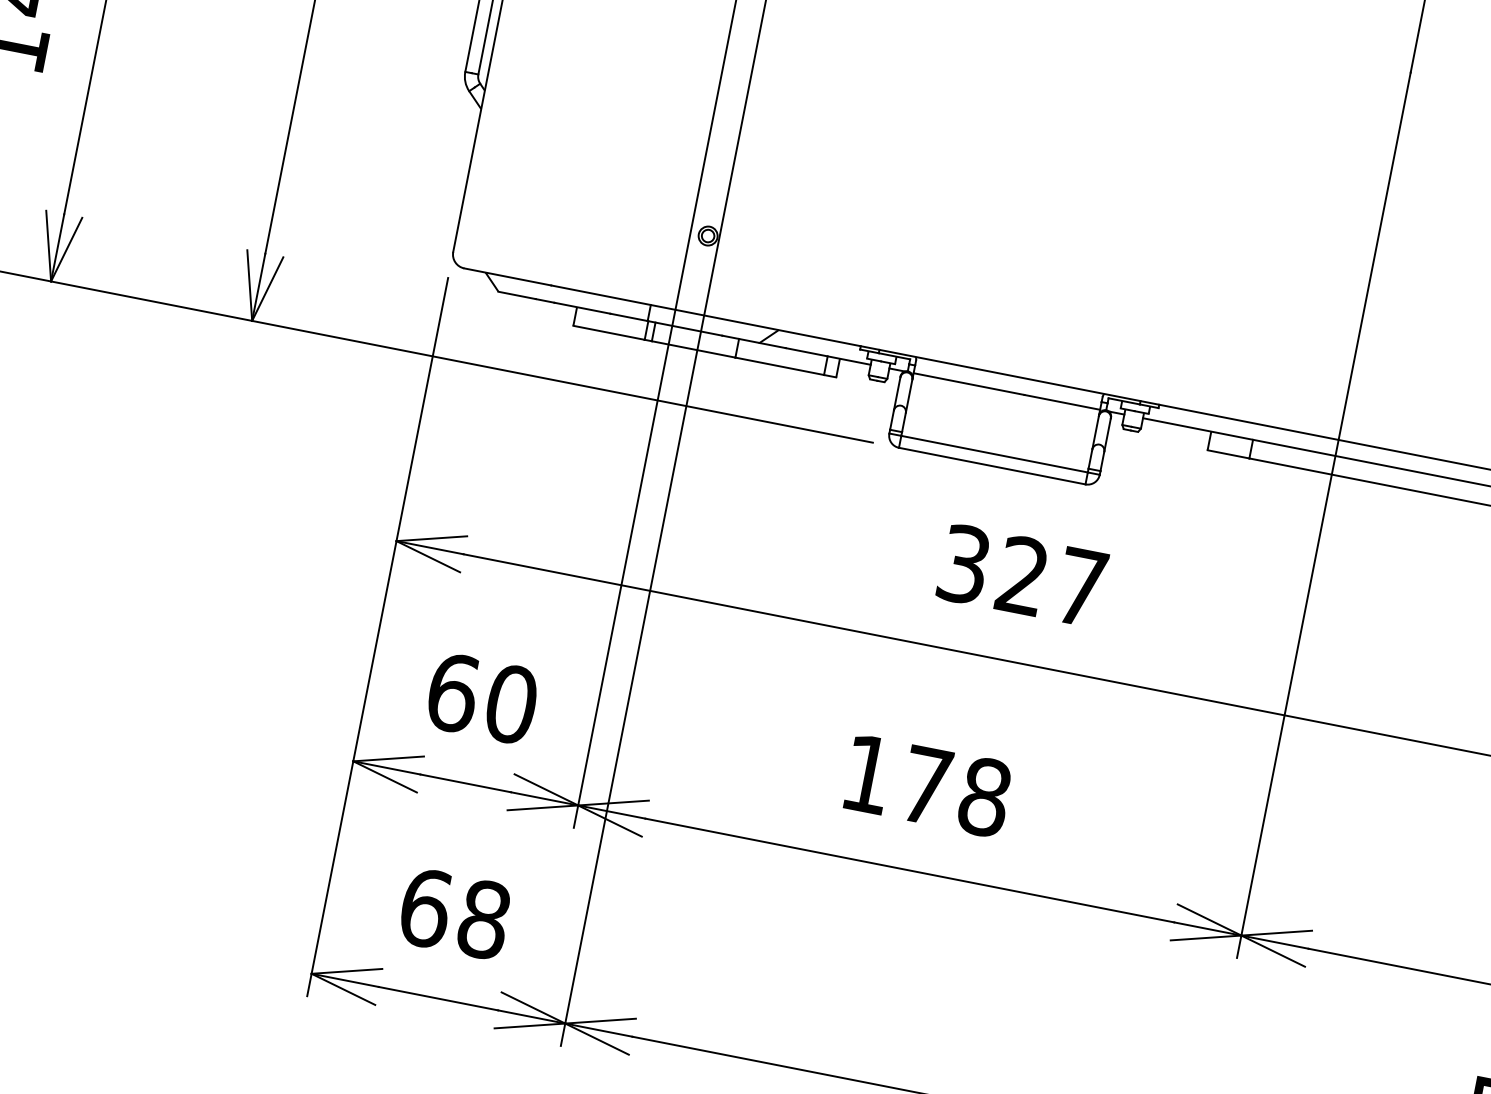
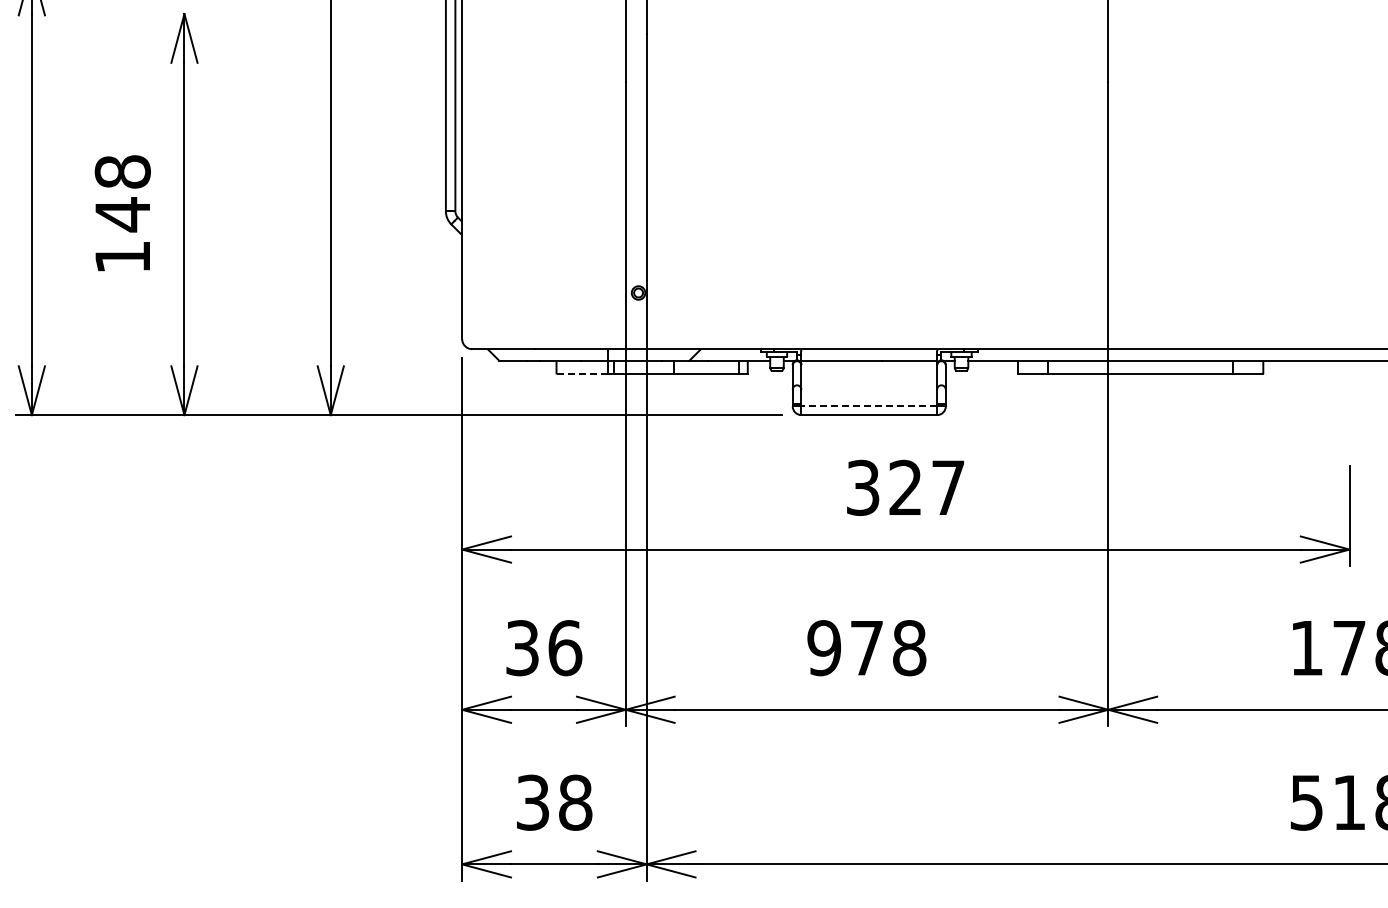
line: (609, 332) -> (582, 374), solid -> dashed
line: (994, 454) -> (869, 406), solid -> dashed
text: (482, 699) -> (544, 648), 60 -> 36
text: (866, 774) -> (823, 648), 178 -> 978
text: (426, 907) -> (533, 802), 68 -> 38

